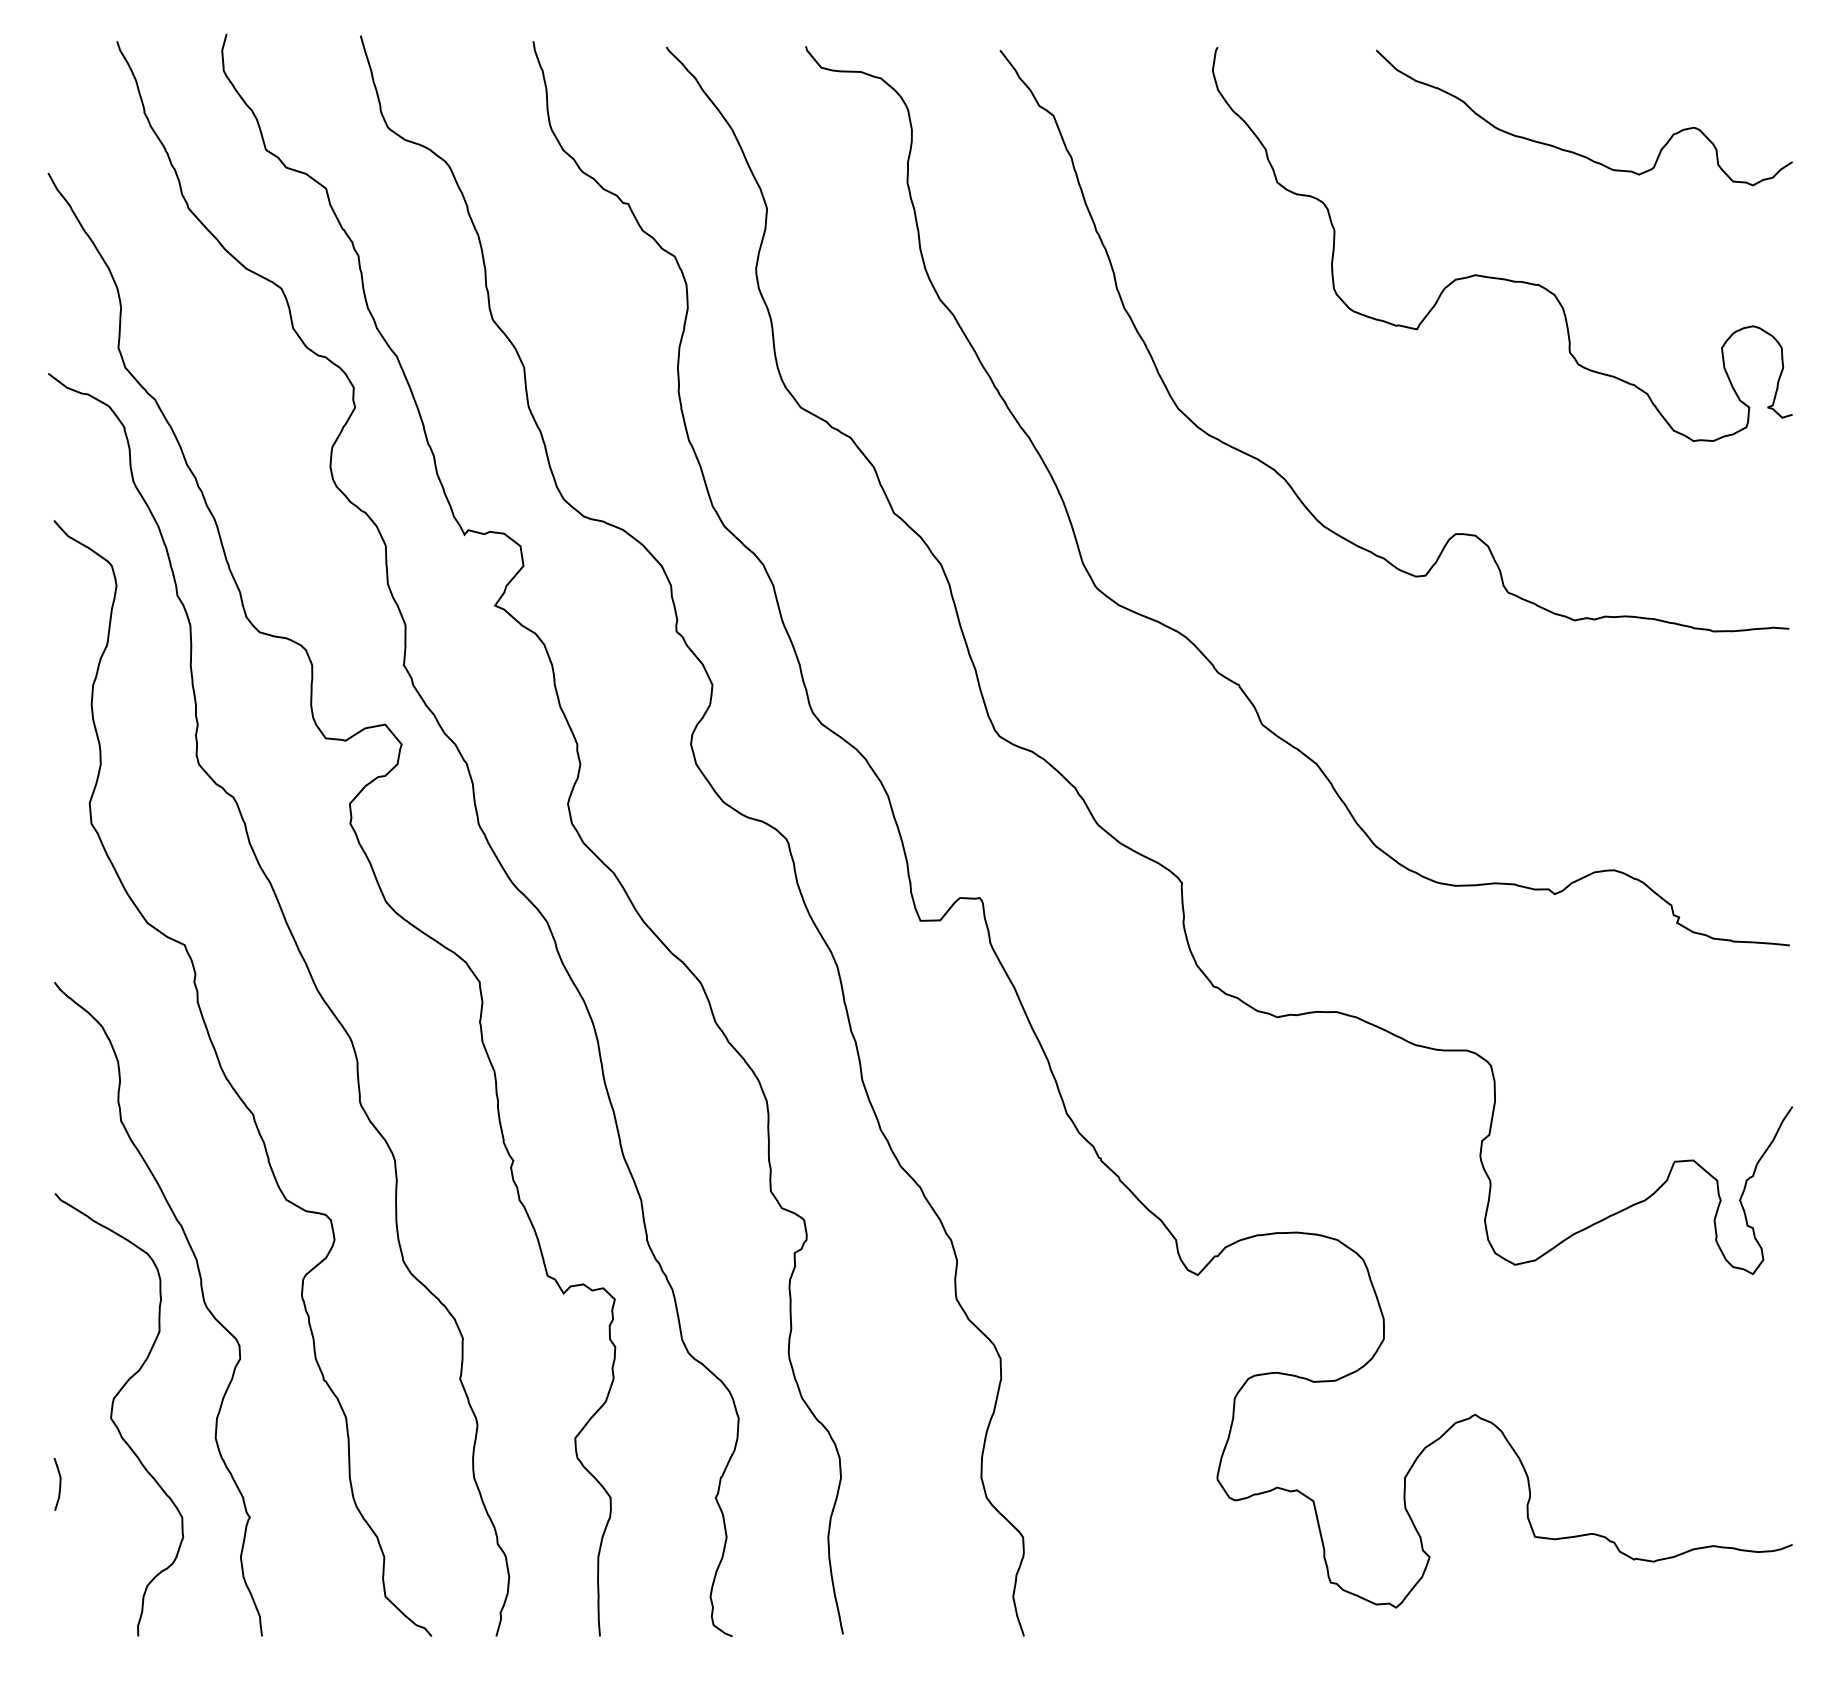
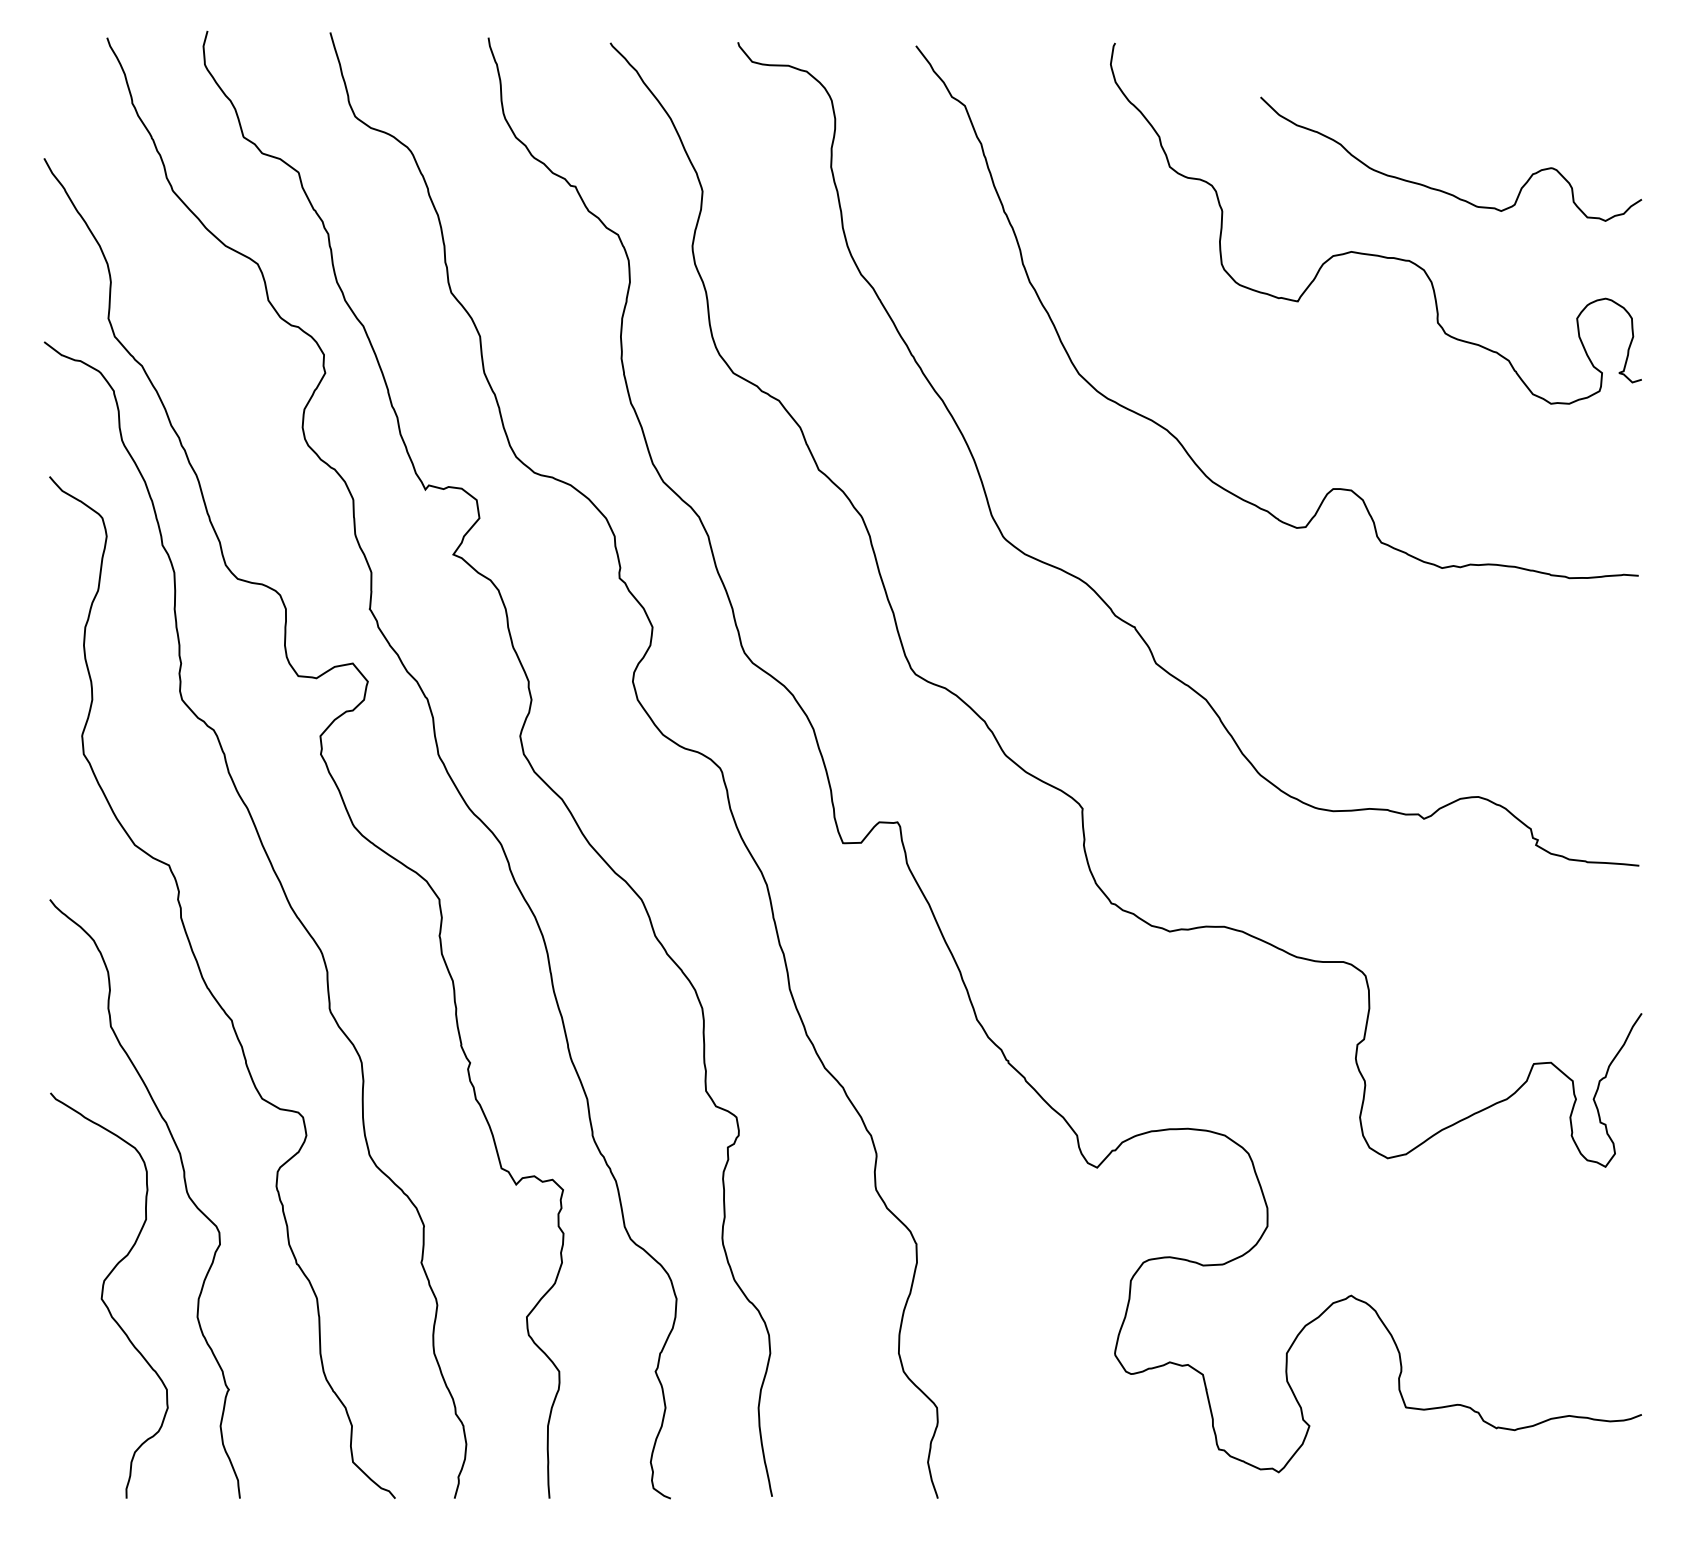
curve: (1573, 151) -> (1441, 189), moved
curve: (59, 1484) -> (54, 1359), removed

